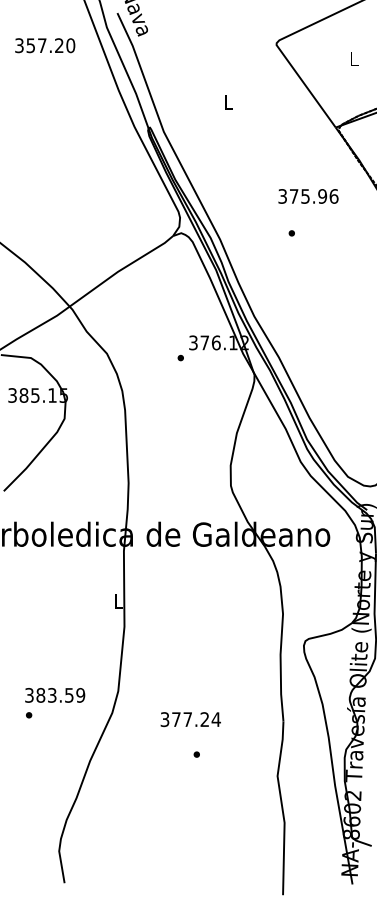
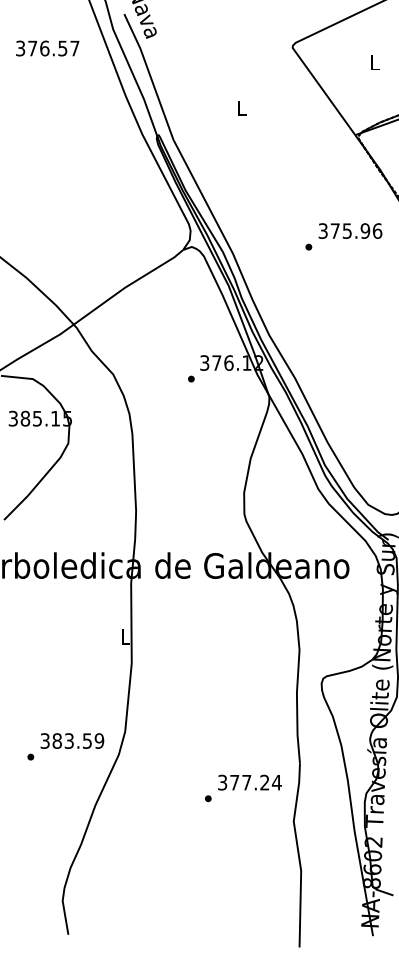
text: (50, 45) -> (53, 48), 357.20 -> 376.57
text: (308, 195) -> (350, 230), moved
text: (55, 694) -> (72, 740), moved
text: (190, 719) -> (249, 782), moved

